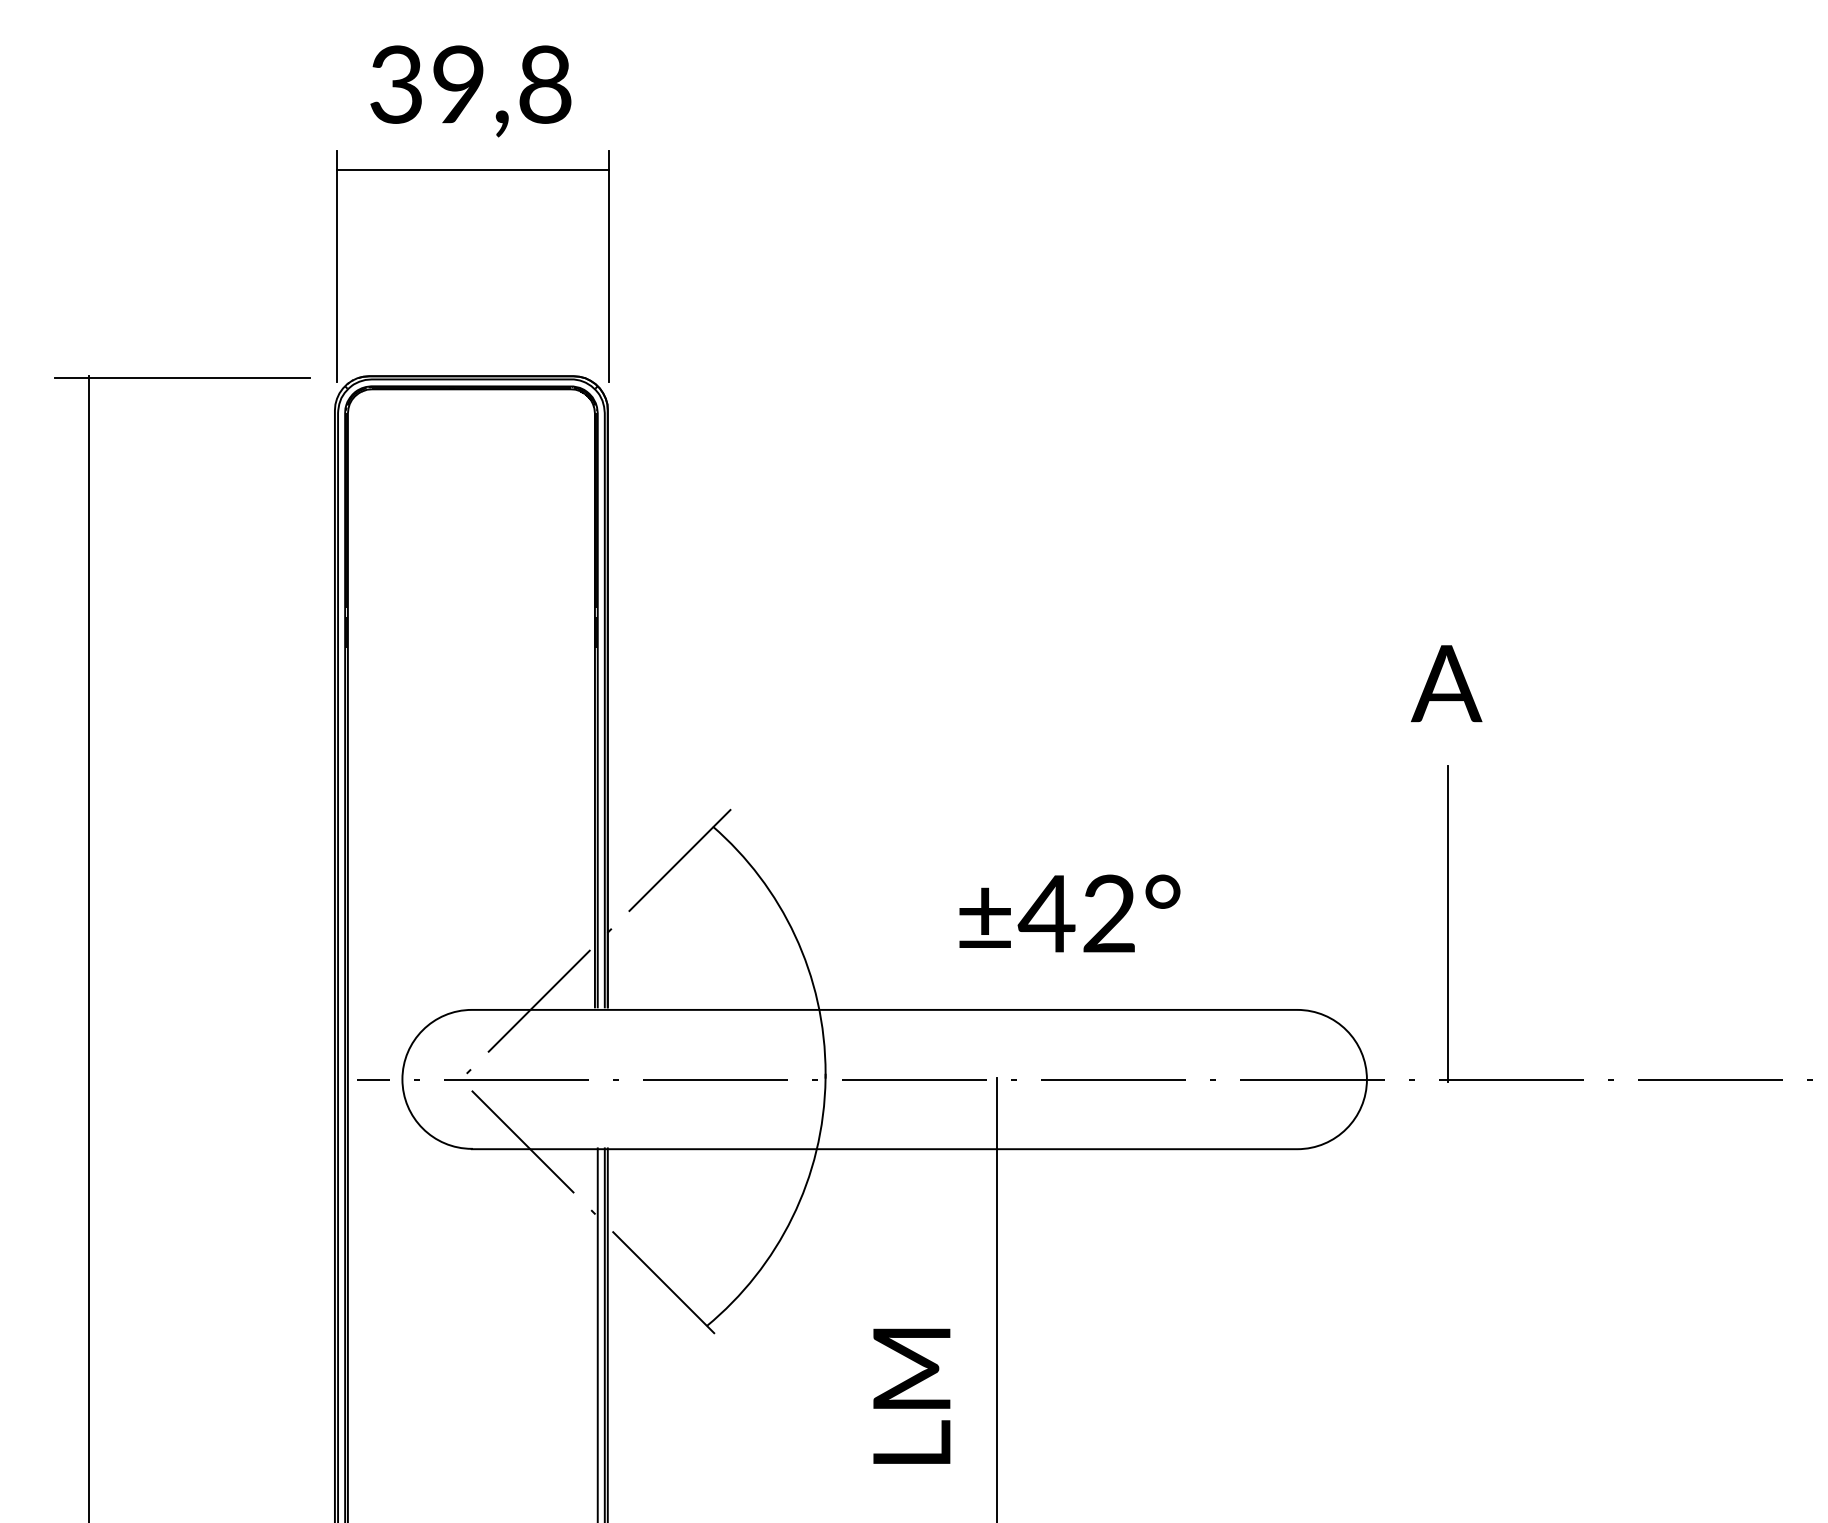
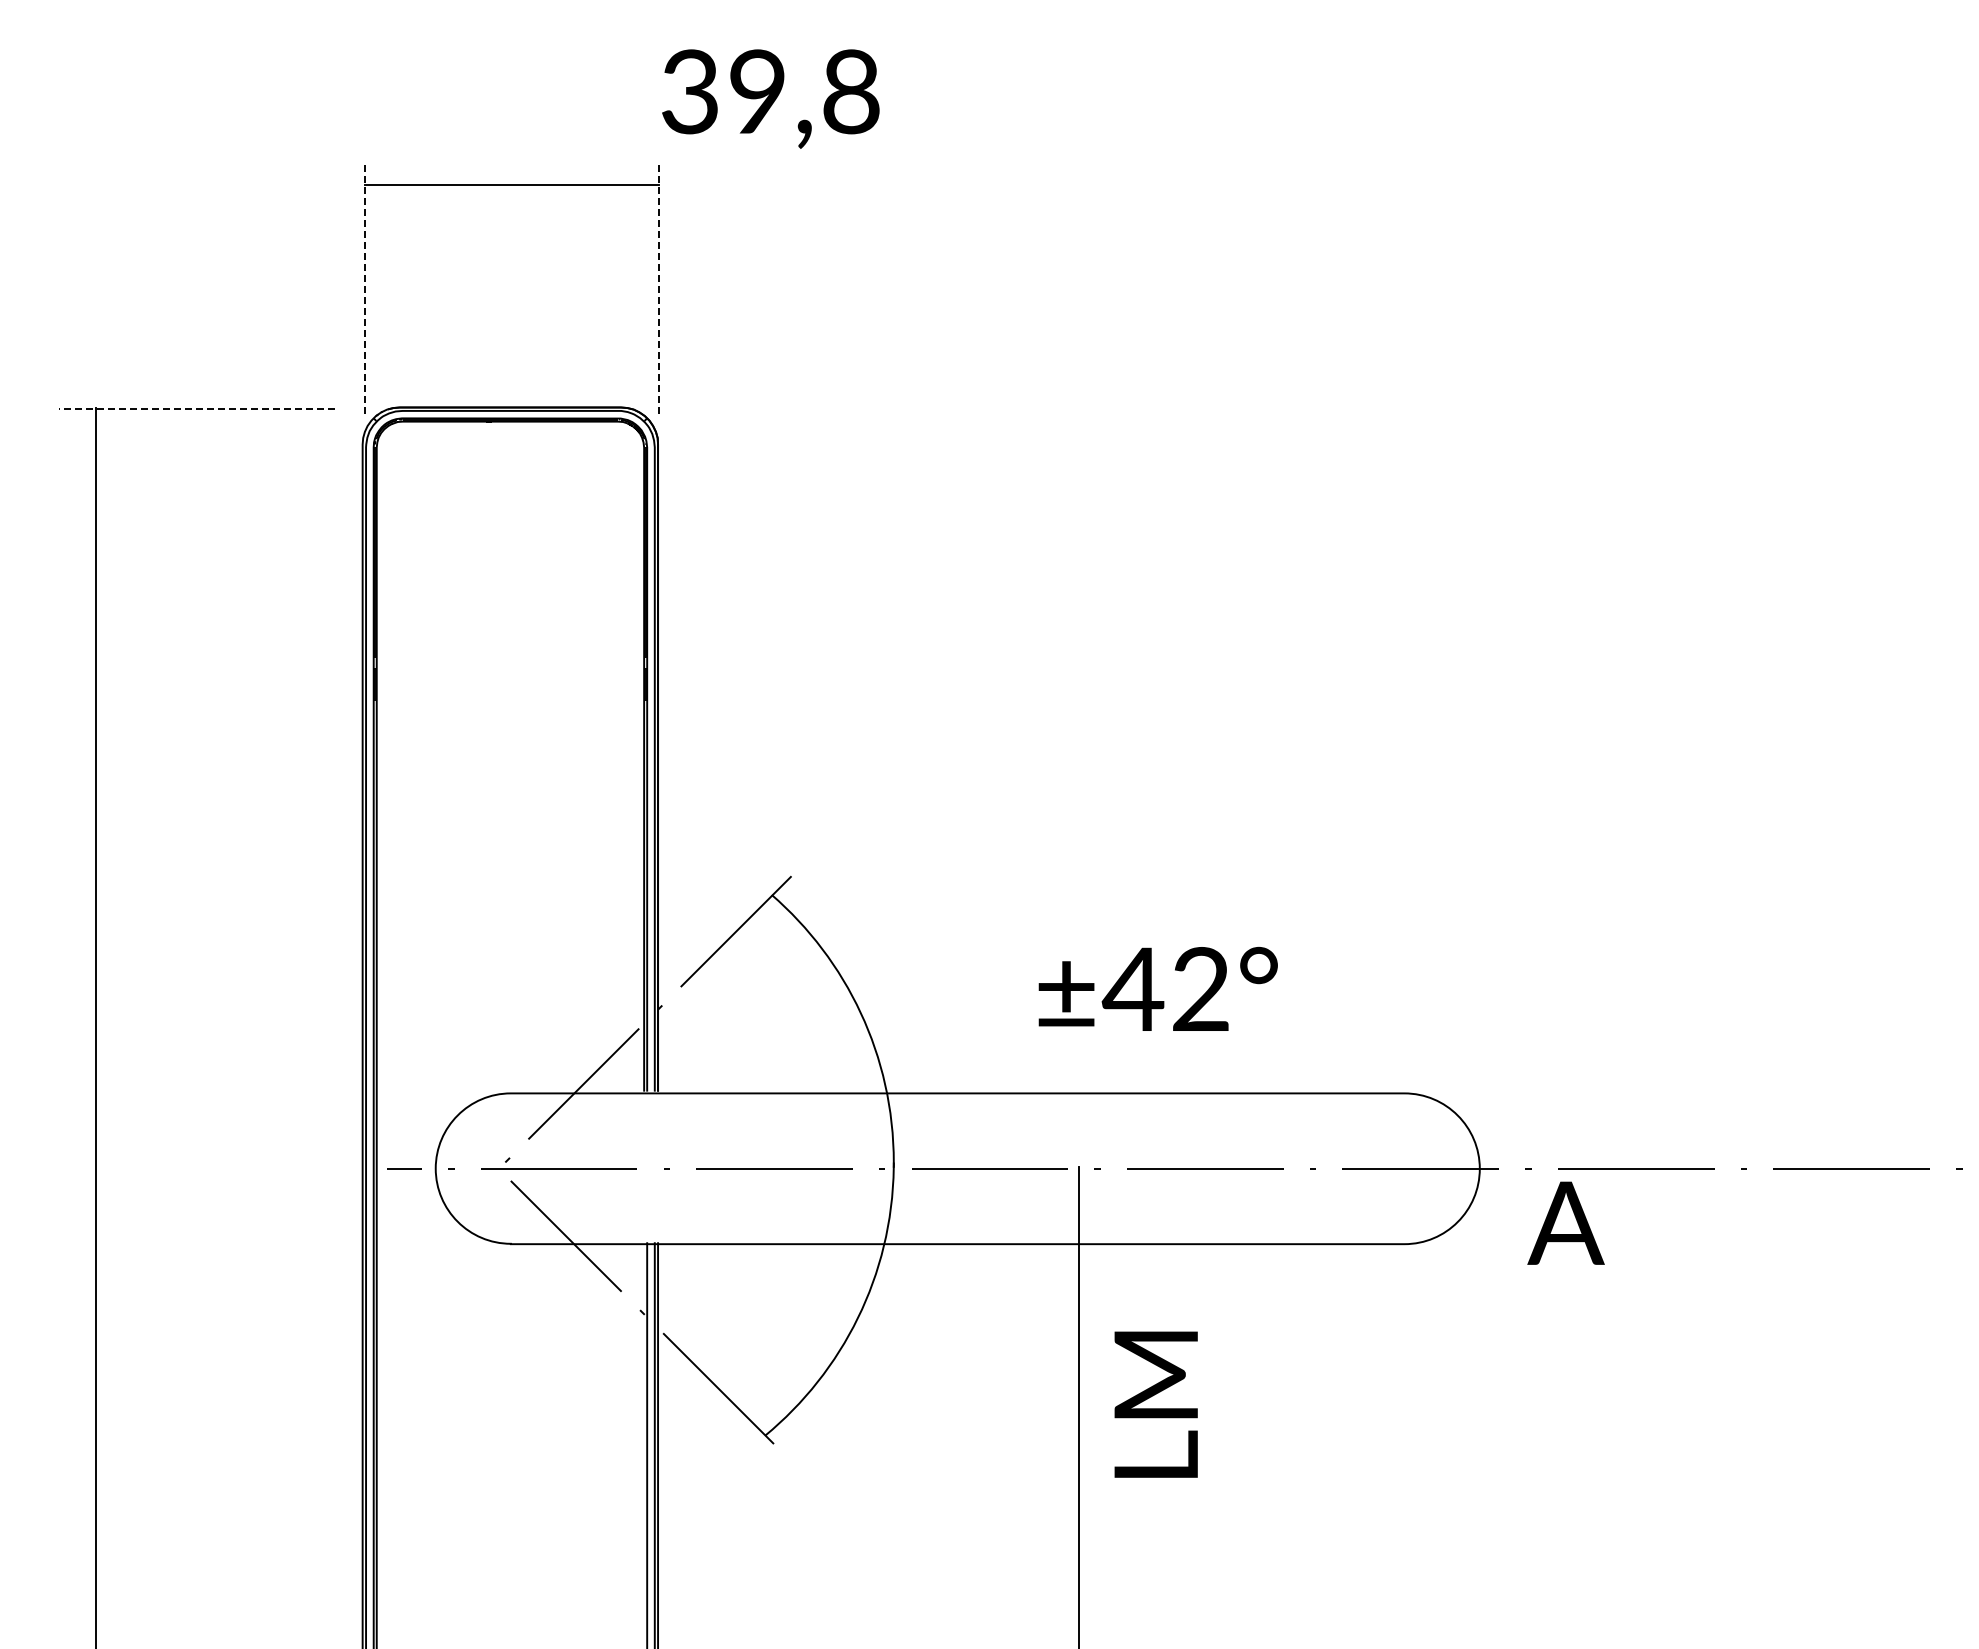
text: (470, 90) -> (770, 98), moved
line: (337, 266) -> (365, 288), solid -> dashed
line: (609, 266) -> (659, 288), solid -> dashed
line: (182, 378) -> (197, 409), solid -> dashed
text: (1446, 682) -> (1565, 1222), moved
line: (1447, 924) -> (1567, 1000), removed
text: (911, 1396) -> (1155, 1404), moved

